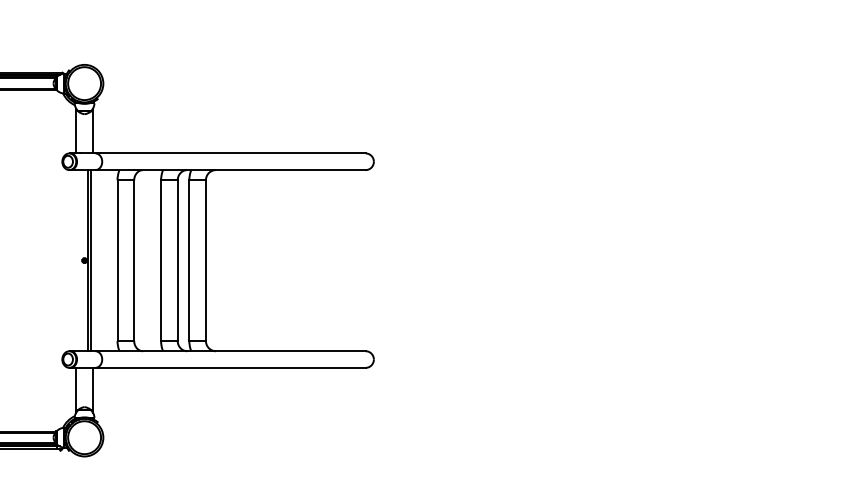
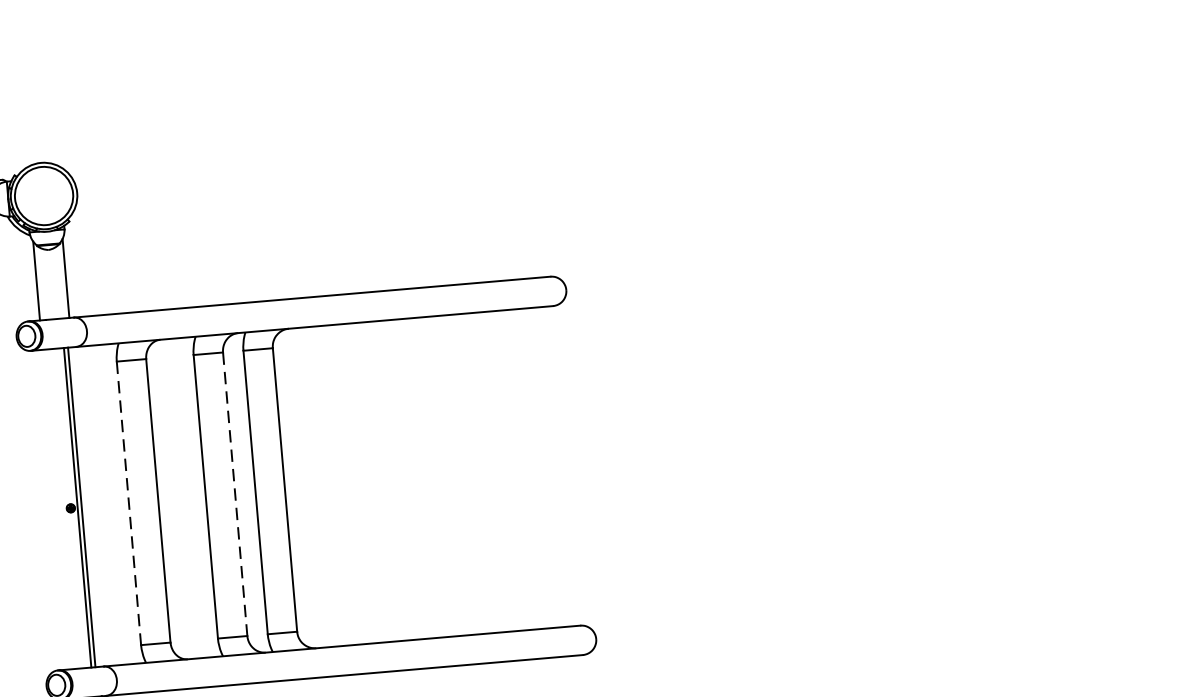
line: (117, 261) -> (129, 504), solid -> dashed
line: (177, 261) -> (234, 495), solid -> dashed

